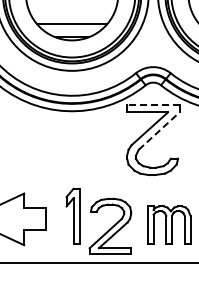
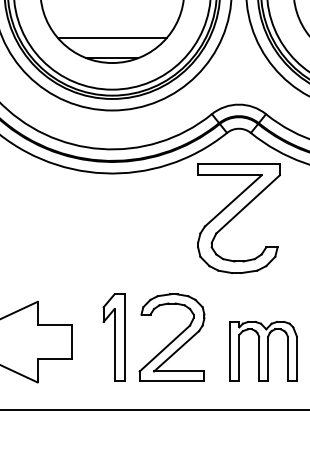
line: (152, 105) -> (237, 164), dashed -> solid
line: (159, 131) -> (248, 205), dashed -> solid
part: (110, 225) -> (172, 336), moved

